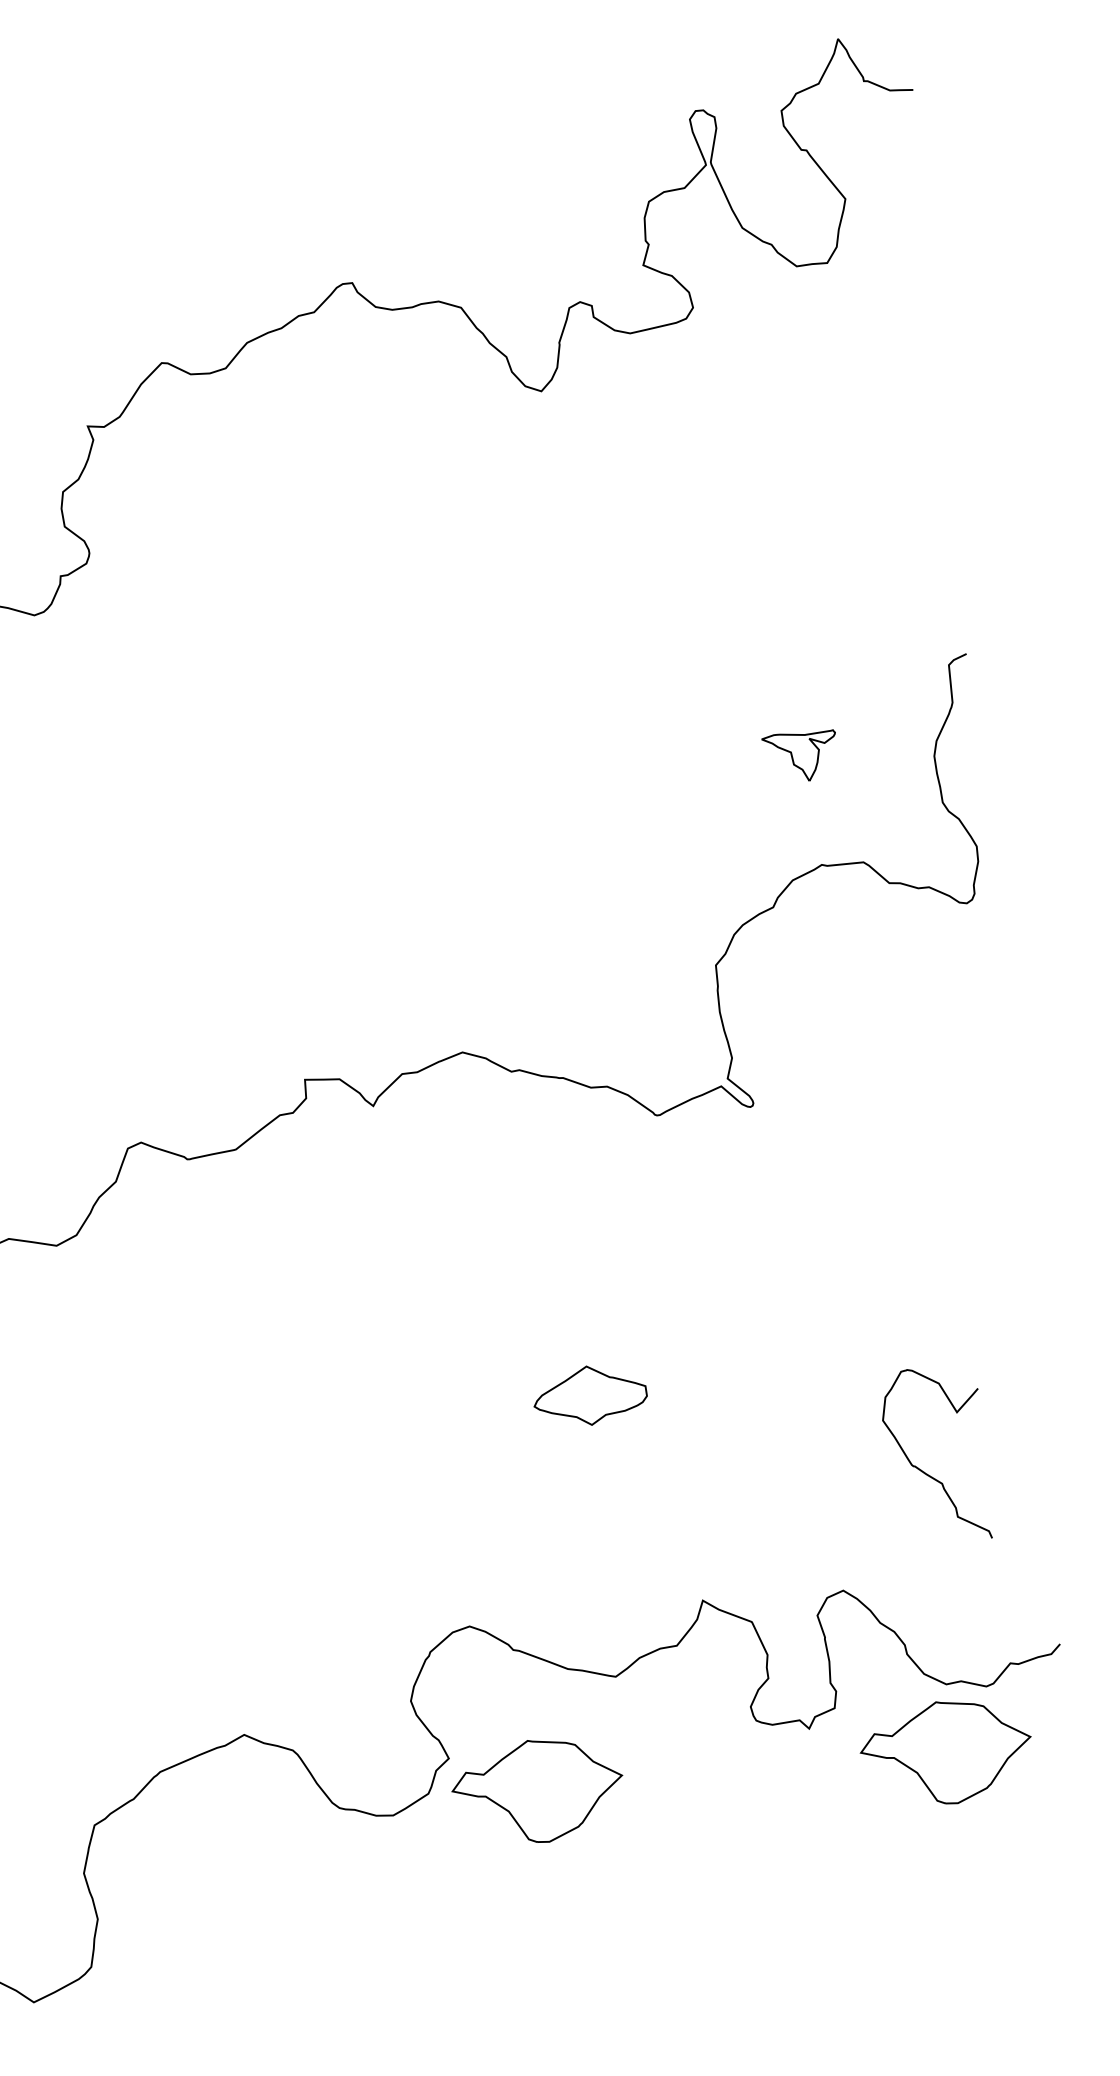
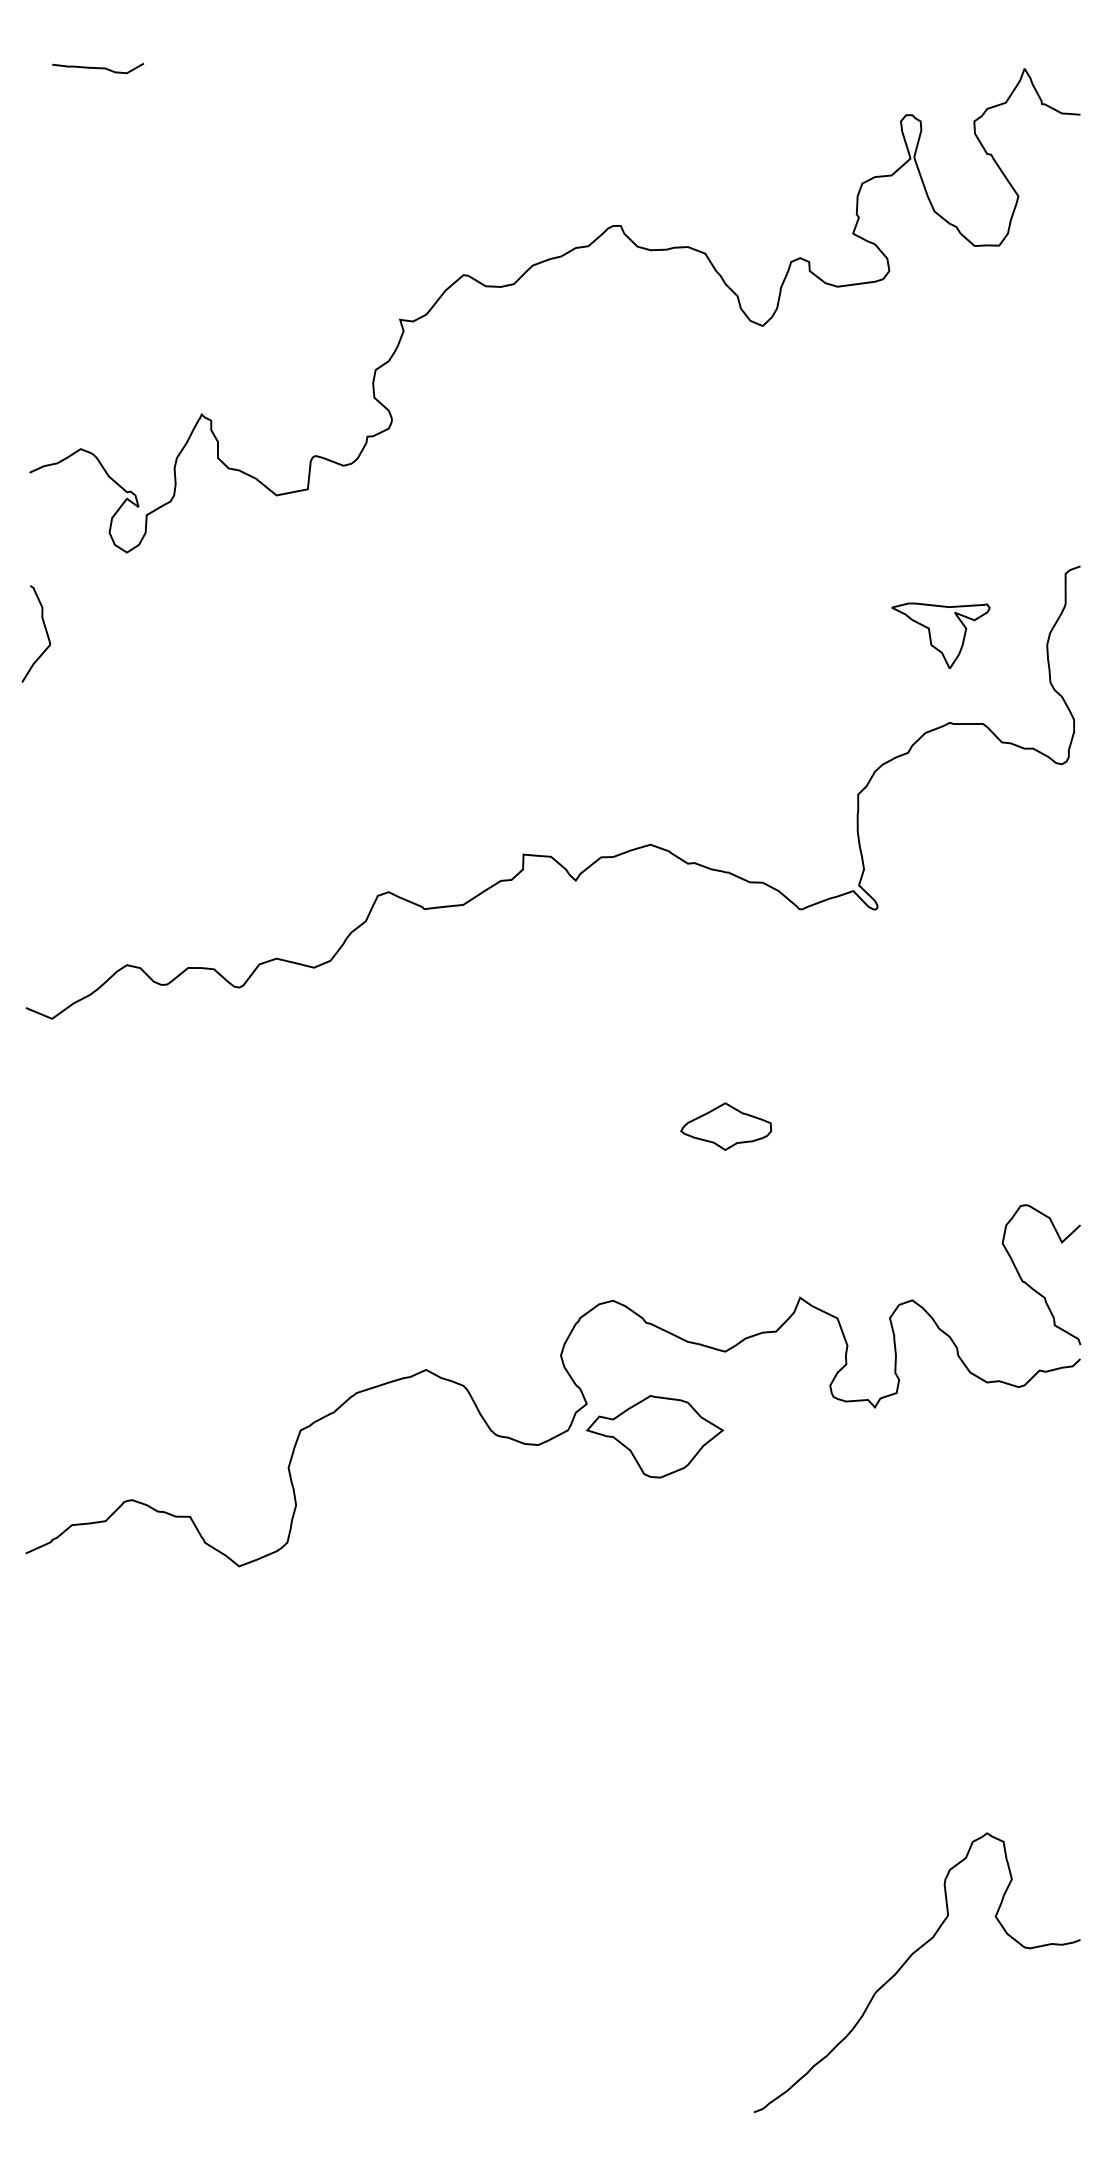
part: (799, 756) -> (940, 635), size x1.67
curve: (922, 1469) -> (1030, 1285), moved
part: (946, 1752) -> (982, 1436), removed

